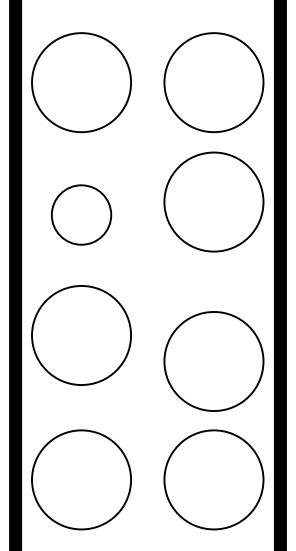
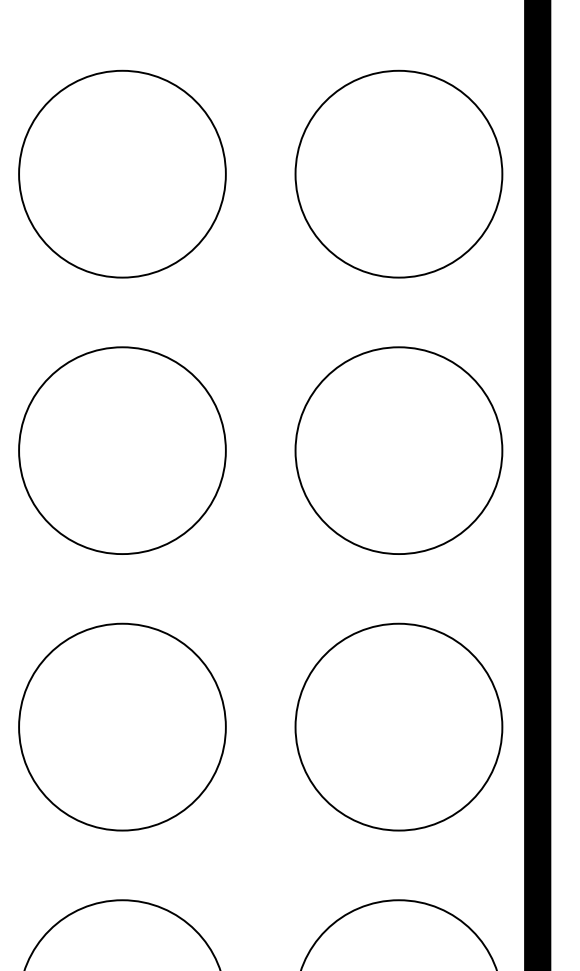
part: (213, 201) -> (397, 449), moved
part: (81, 214) -> (122, 449), size x1.67
part: (81, 335) -> (122, 727), moved
part: (213, 361) -> (397, 727), moved

